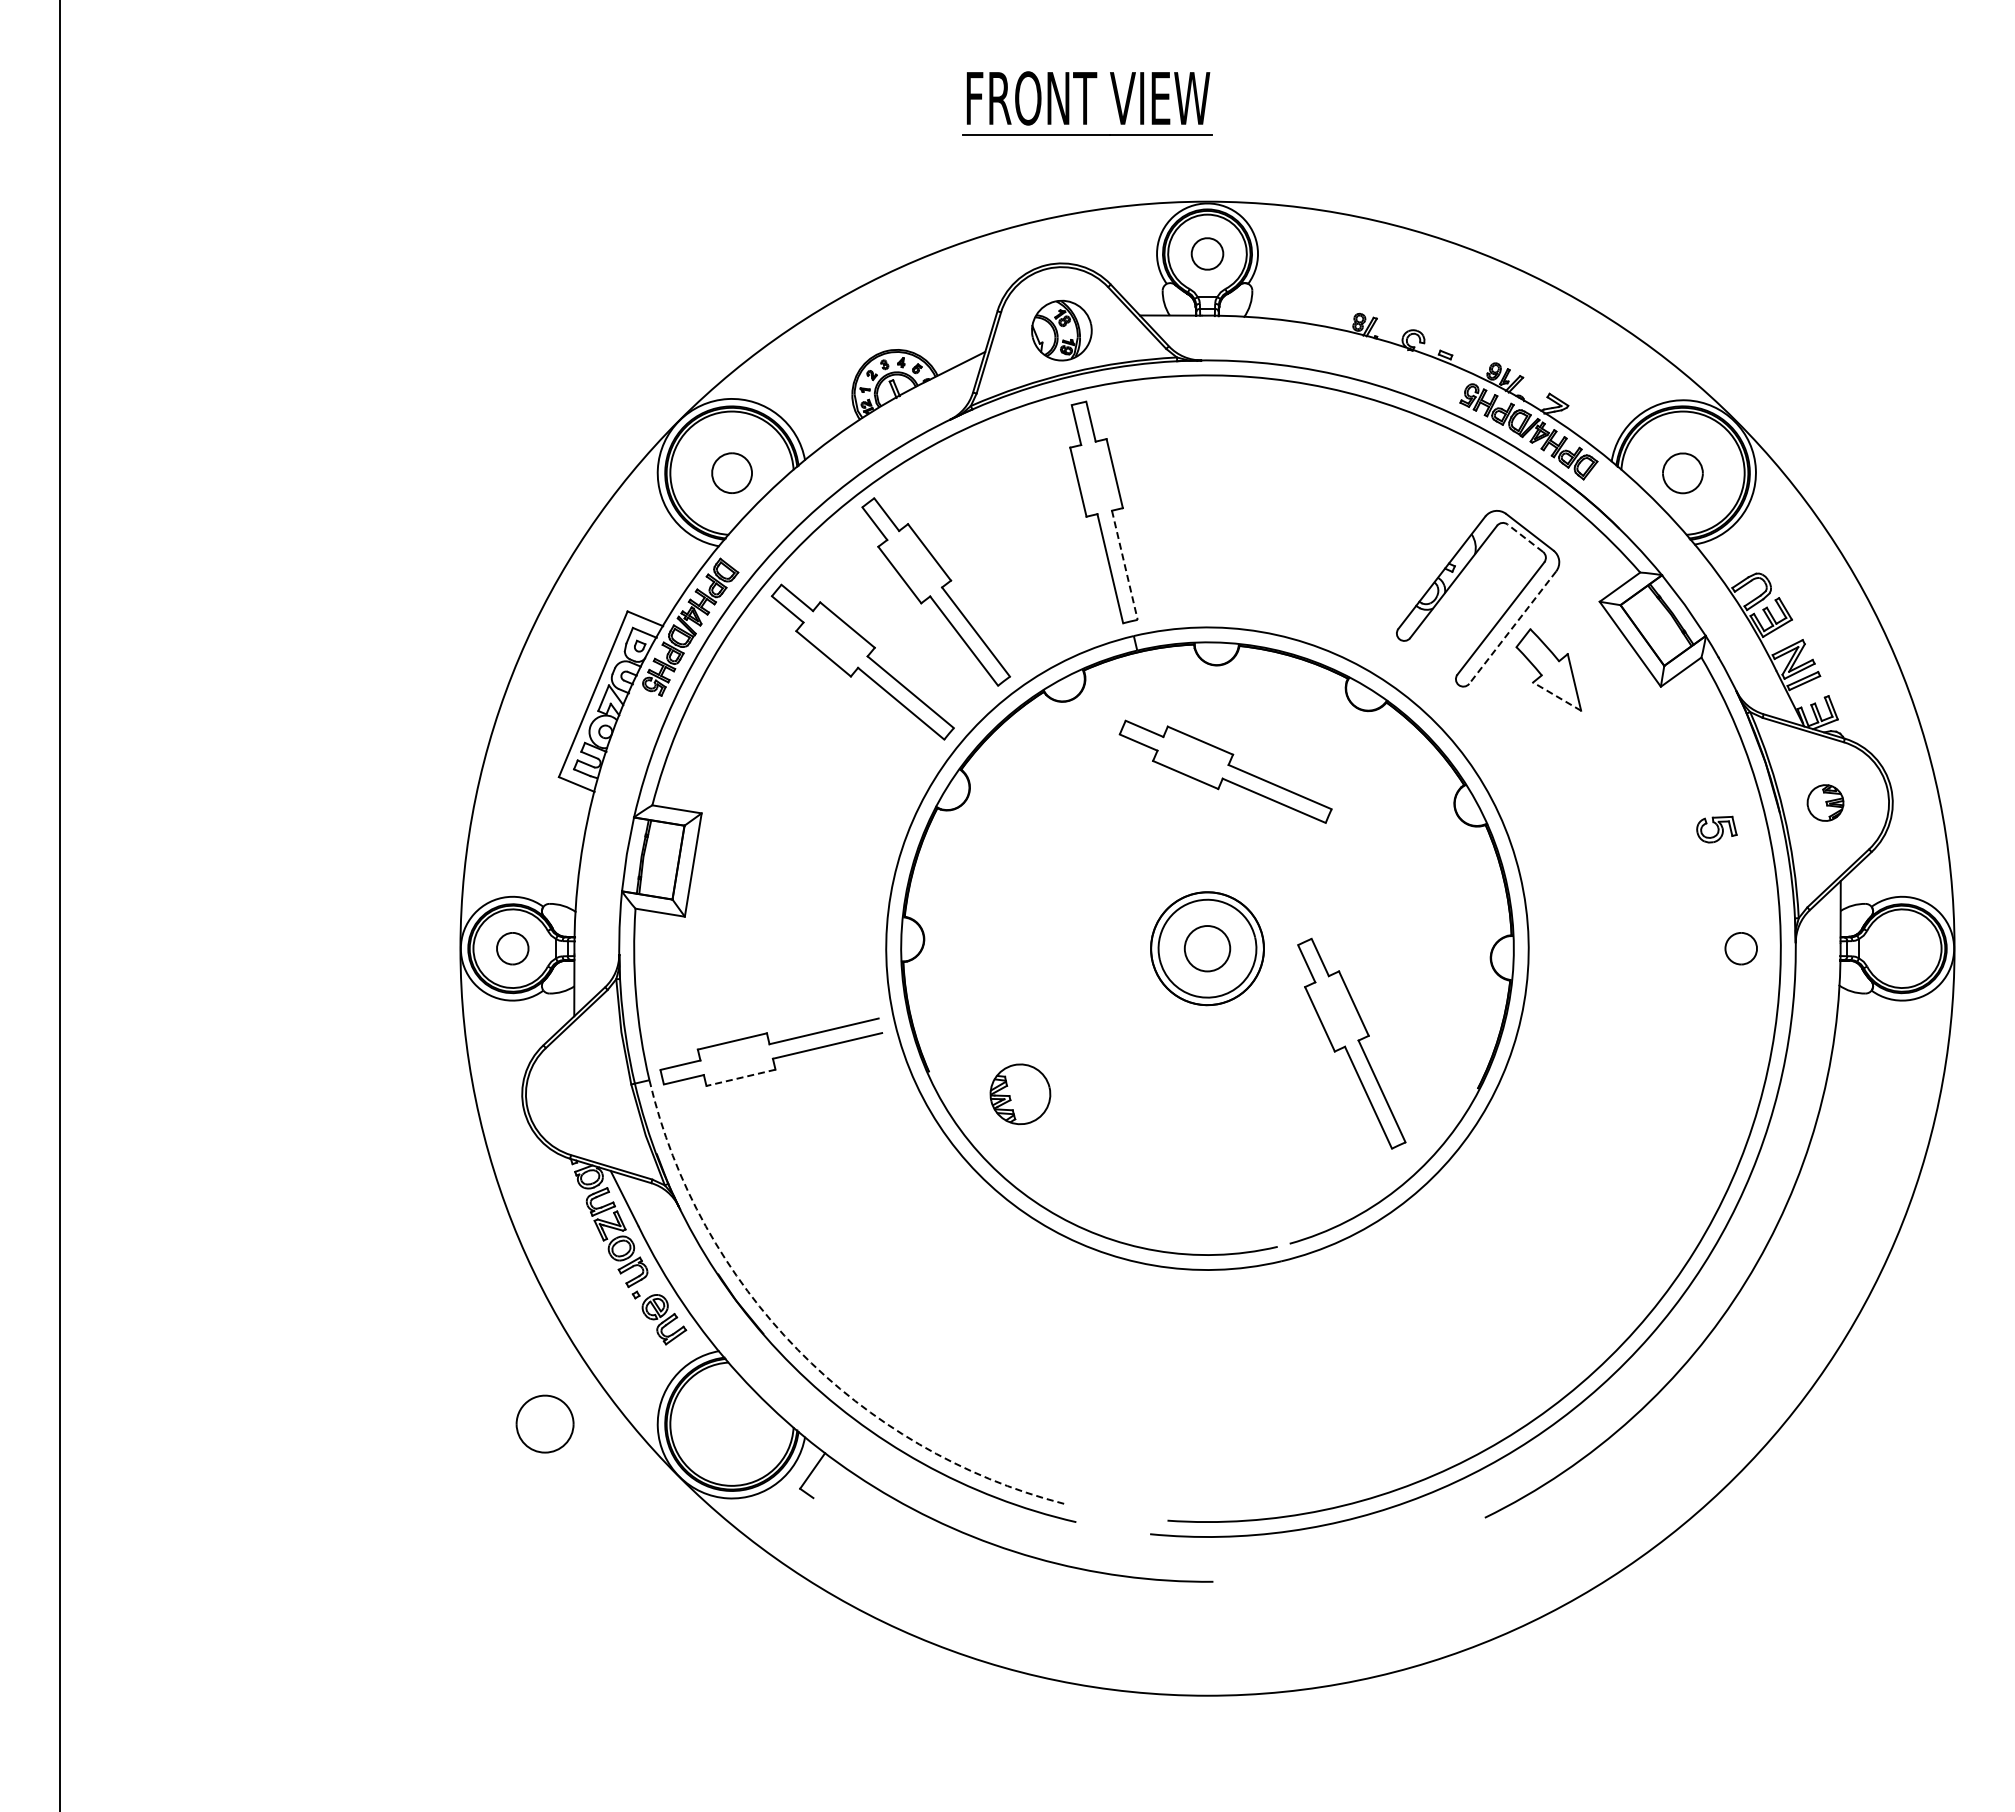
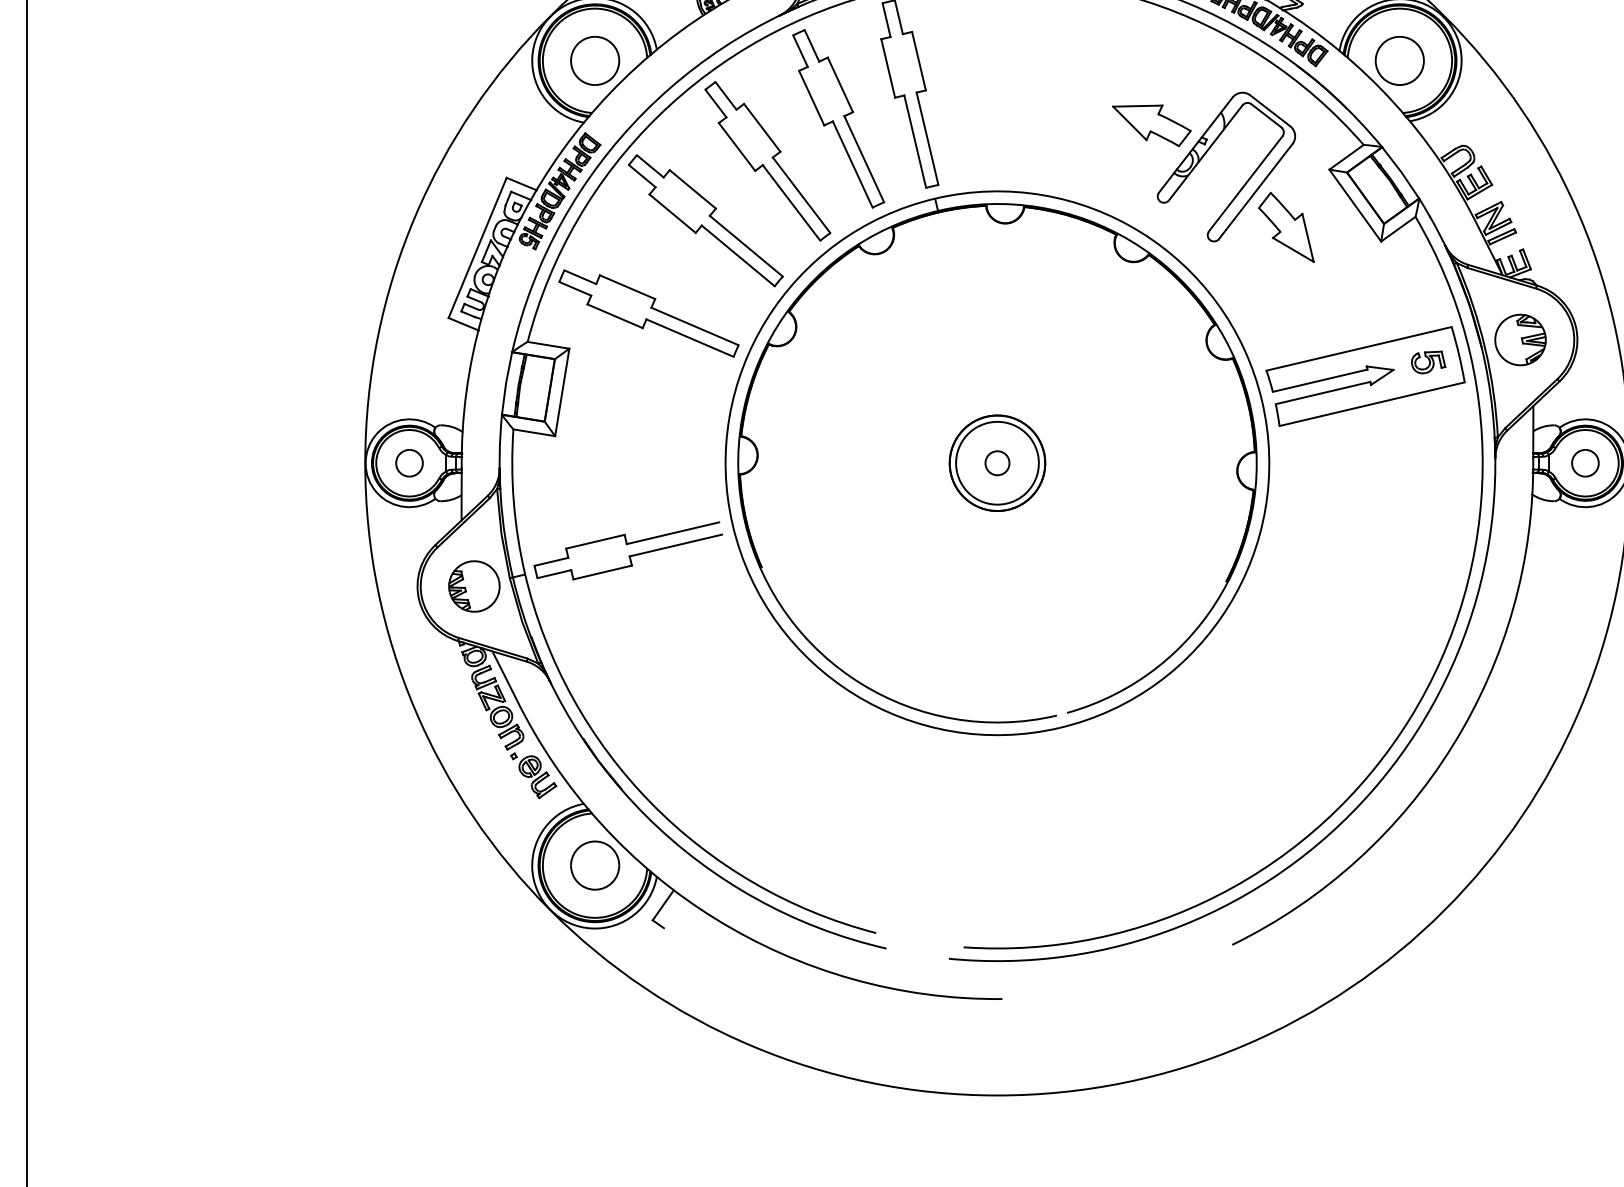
part: (731, 472) -> (594, 60), size x1.43
part: (1682, 473) -> (1399, 61), size x1.43
line: (1524, 537) -> (1265, 115), dashed -> solid
part: (1389, 549) -> (1151, 125), added
line: (1124, 565) -> (927, 138), dashed -> solid
line: (1512, 627) -> (1255, 191), dashed -> solid
line: (1557, 696) -> (1293, 249), dashed -> solid
part: (1225, 771) -> (648, 313), moved
part: (1825, 802) -> (1520, 339), size x1.67
part: (1642, 845) -> (1365, 375), added
circle: (1207, 948) -> (997, 463), size x0.62
part: (1740, 948) -> (1584, 463), moved
part: (1351, 1043) -> (838, 118), moved
line: (740, 1077) -> (602, 572), dashed -> solid
part: (1020, 1094) -> (474, 586), moved
arc: (797, 1349) -> (650, 802), dashed -> solid
part: (544, 1423) -> (594, 865), moved

